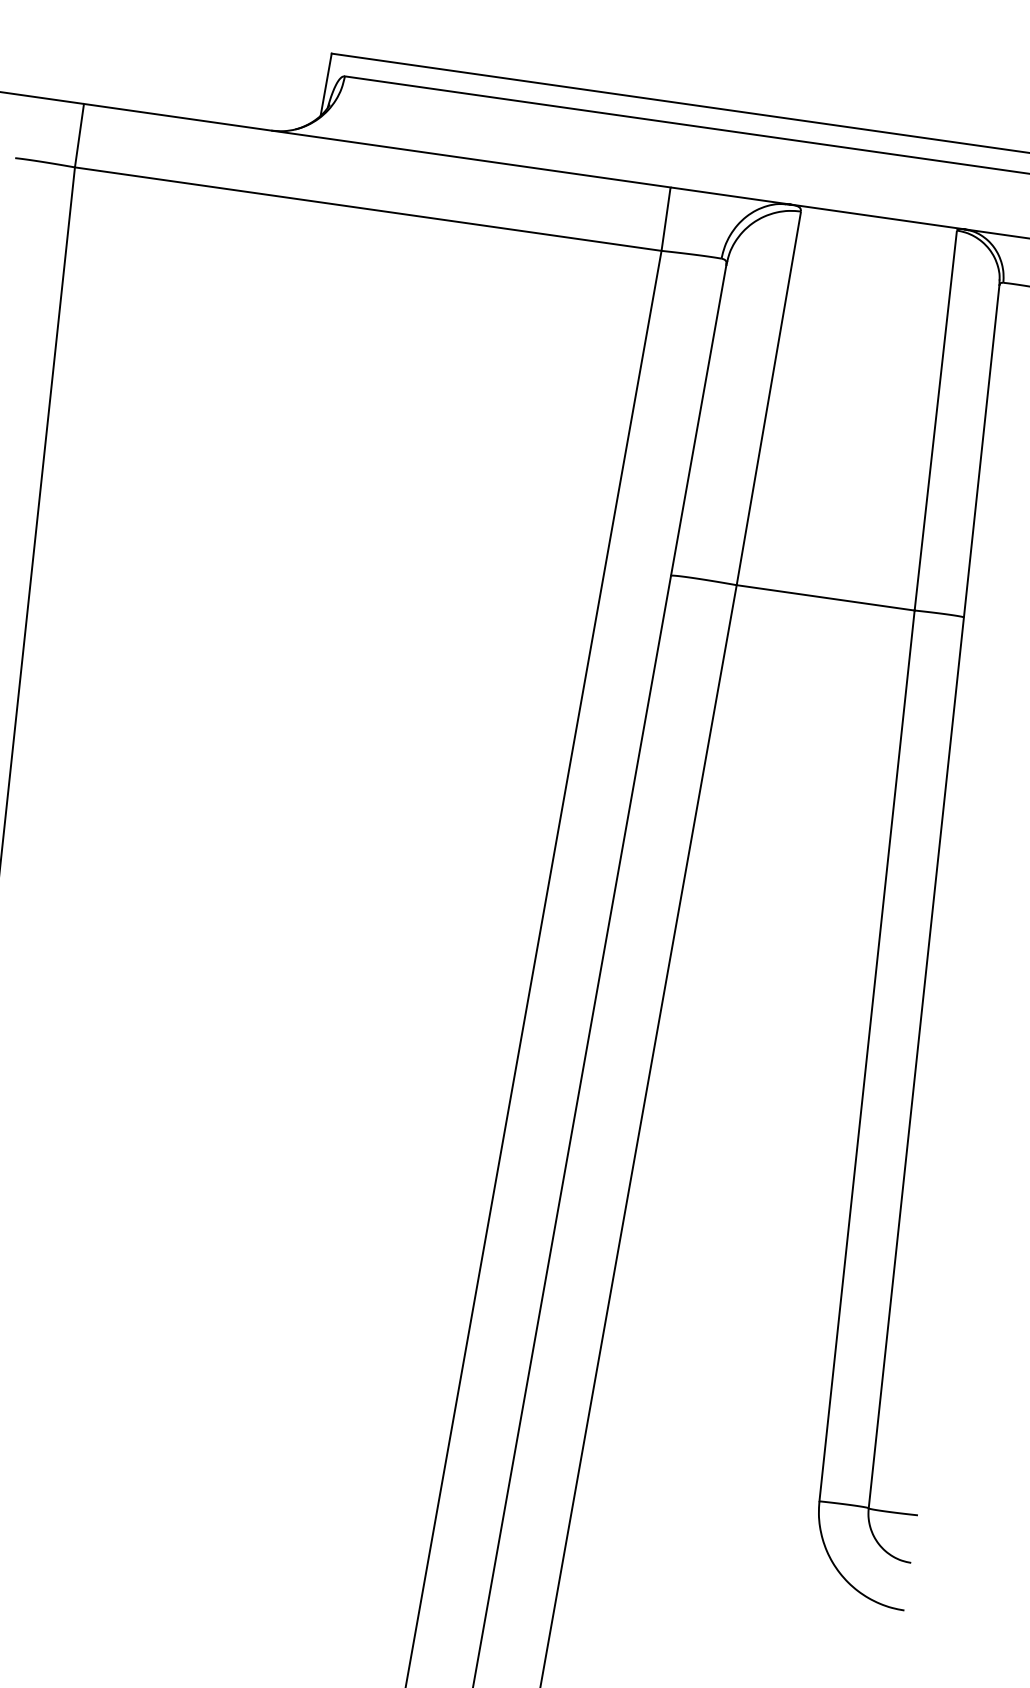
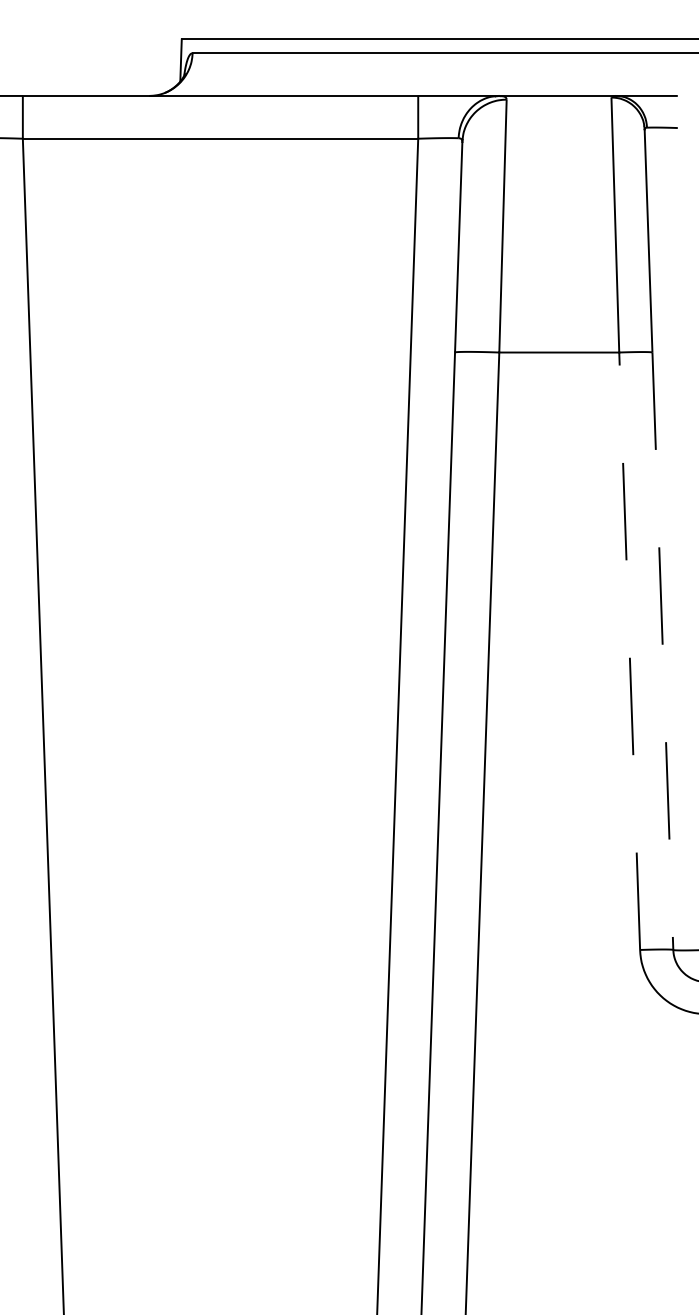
line: (866, 1056) -> (629, 651), solid -> dashed
line: (915, 1063) -> (662, 651), solid -> dashed

